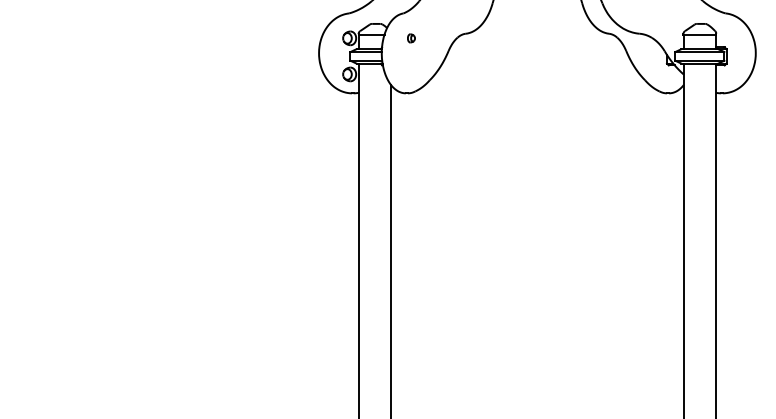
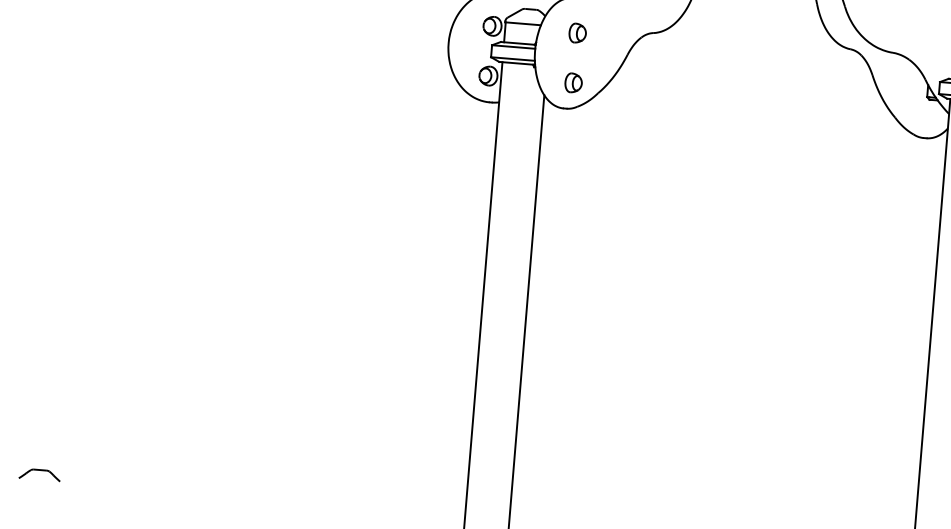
part: (411, 38) -> (577, 33), size x1.67
part: (411, 74) -> (573, 83), added
part: (49, 388) -> (38, 475), added

